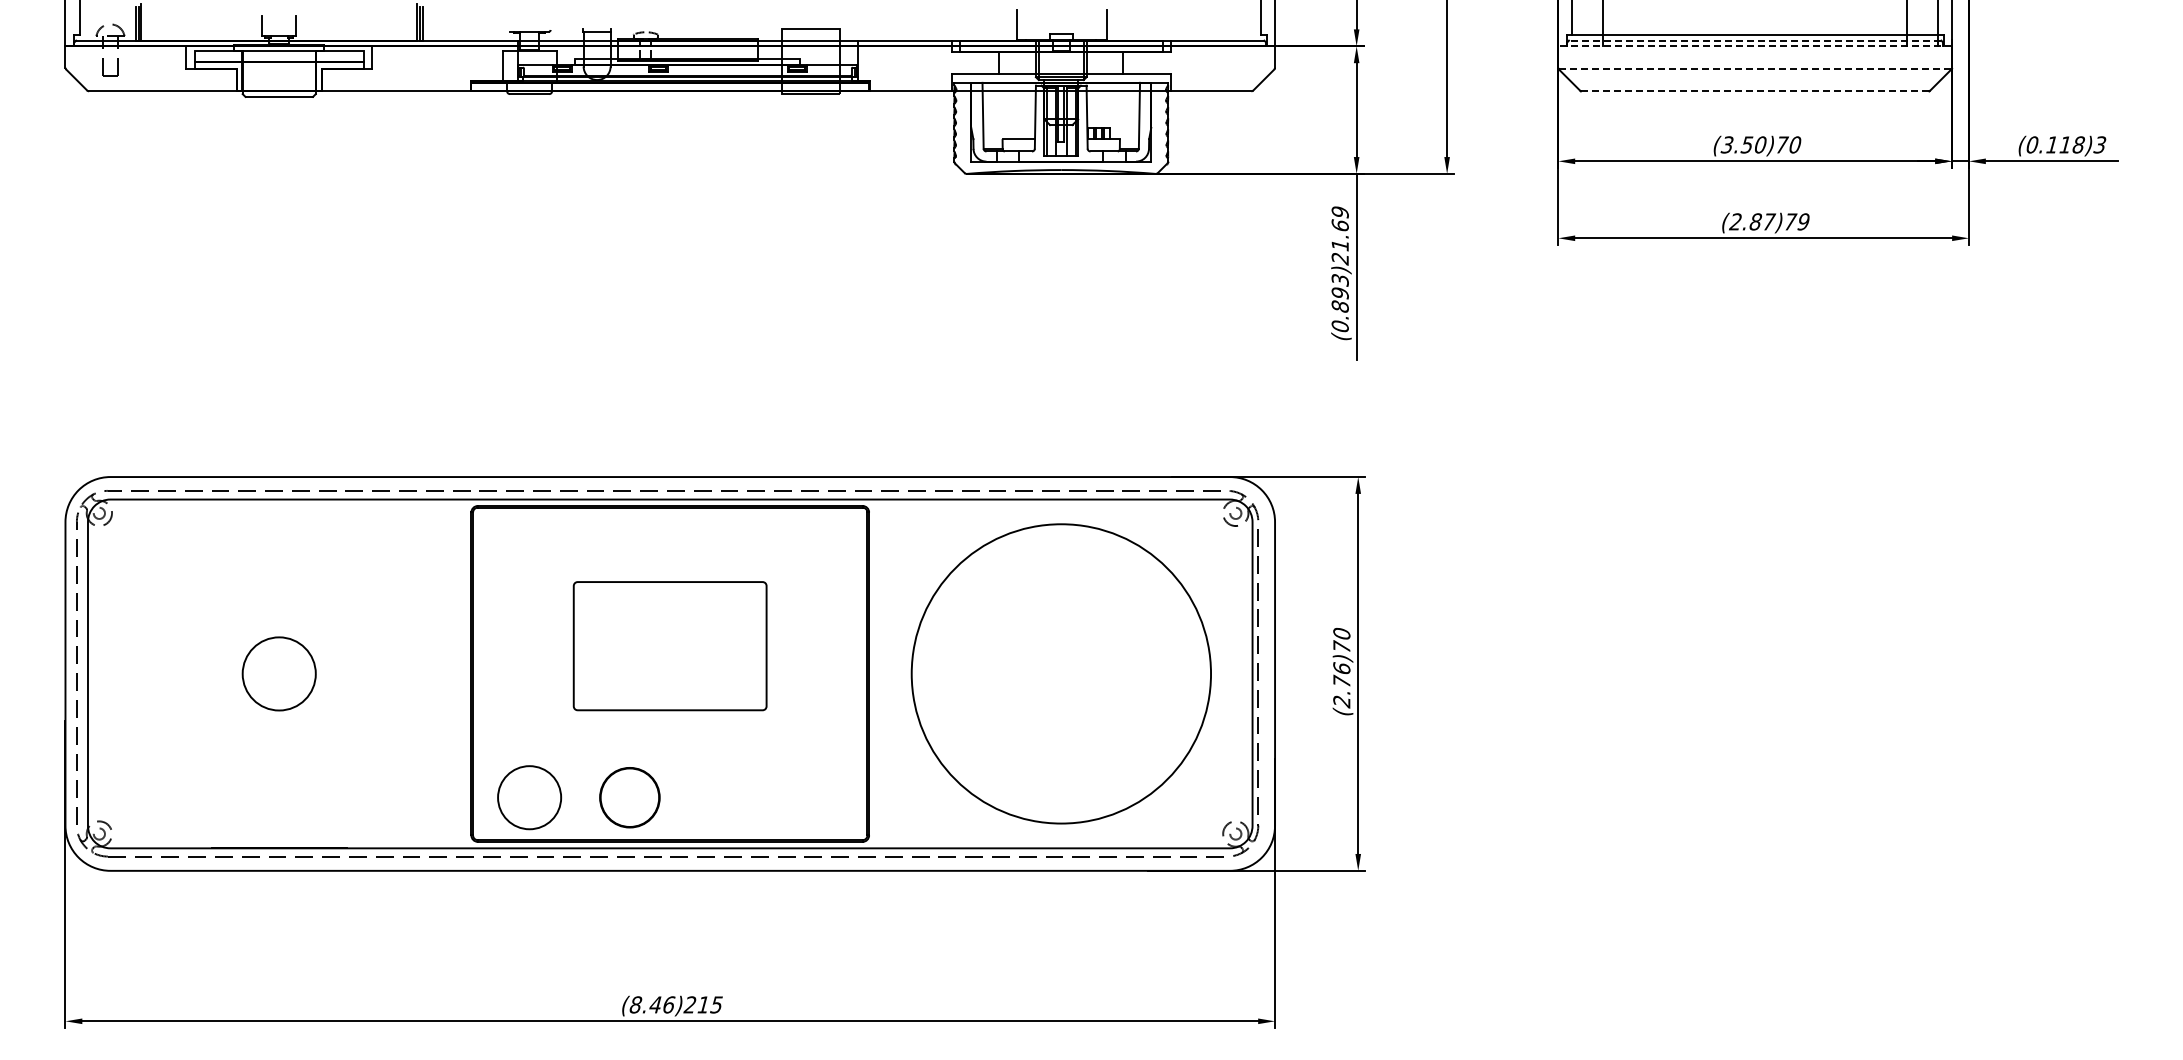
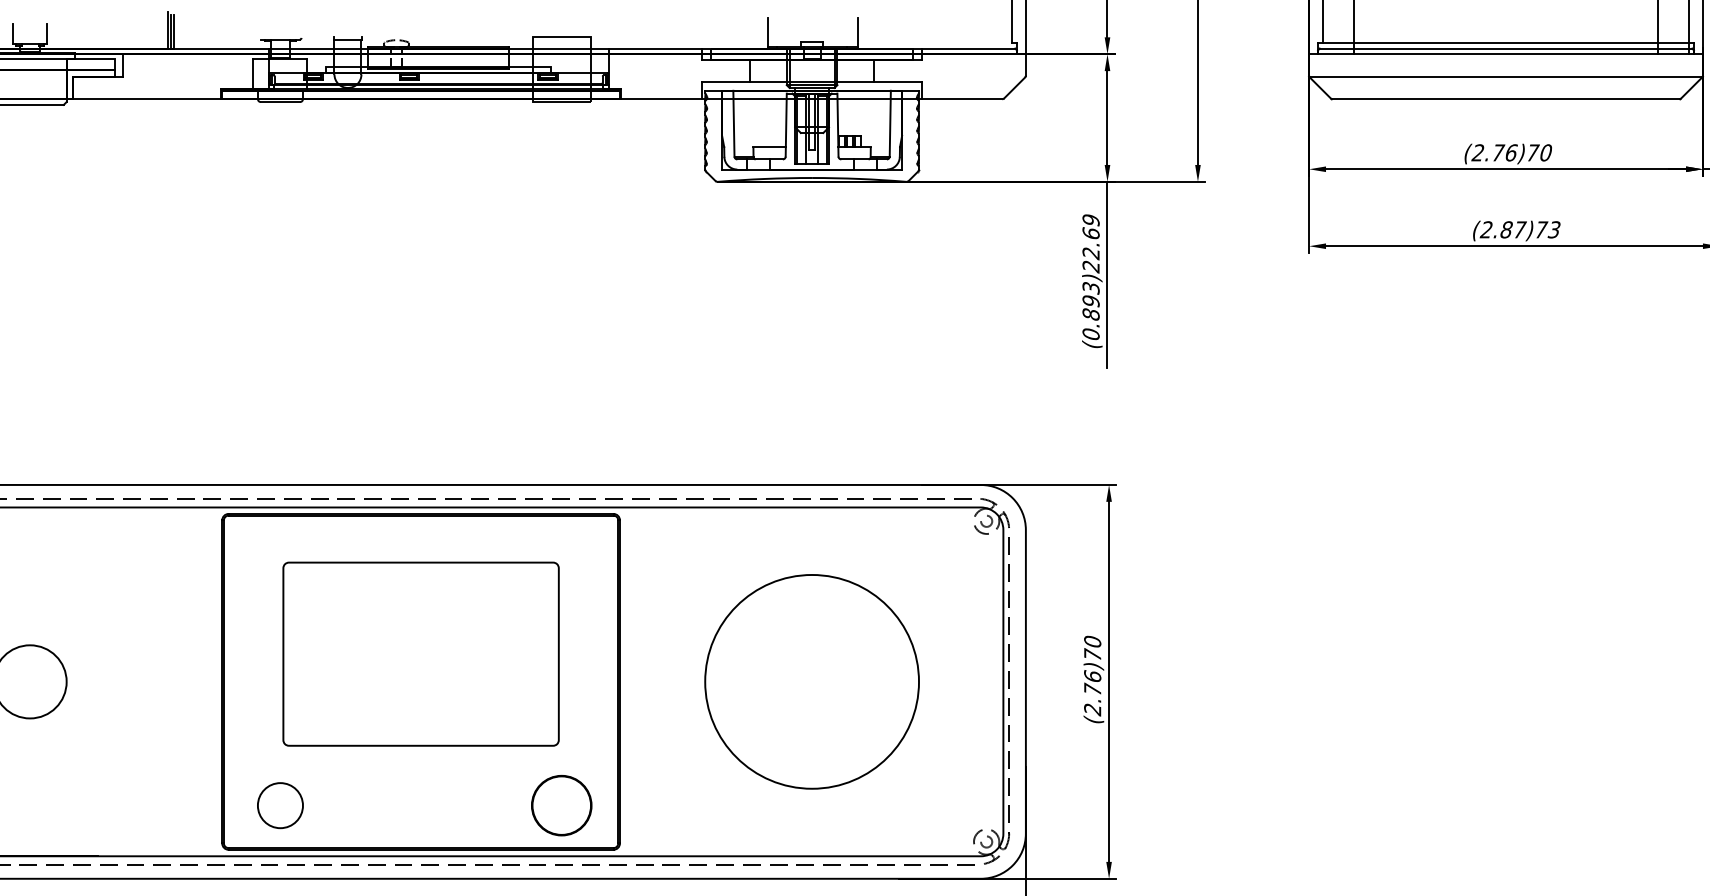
line: (1754, 40) -> (1505, 48), dashed -> solid
line: (1755, 46) -> (1506, 54), dashed -> solid
line: (1755, 68) -> (1506, 76), dashed -> solid
line: (1755, 91) -> (1506, 99), dashed -> solid
text: (1743, 144) -> (1494, 152), (3.50)70 -> (2.76)70
text: (1802, 221) -> (1553, 229), (2.87)79 -> (2.87)73
text: (1339, 245) -> (1090, 253), (0.893)21.69 -> (0.893)22.69
part: (669, 645) -> (420, 653), size x1.43
circle: (1060, 673) -> (811, 681), size x0.71
circle: (529, 797) -> (280, 805), size x0.71
circle: (629, 797) -> (561, 805), moved

